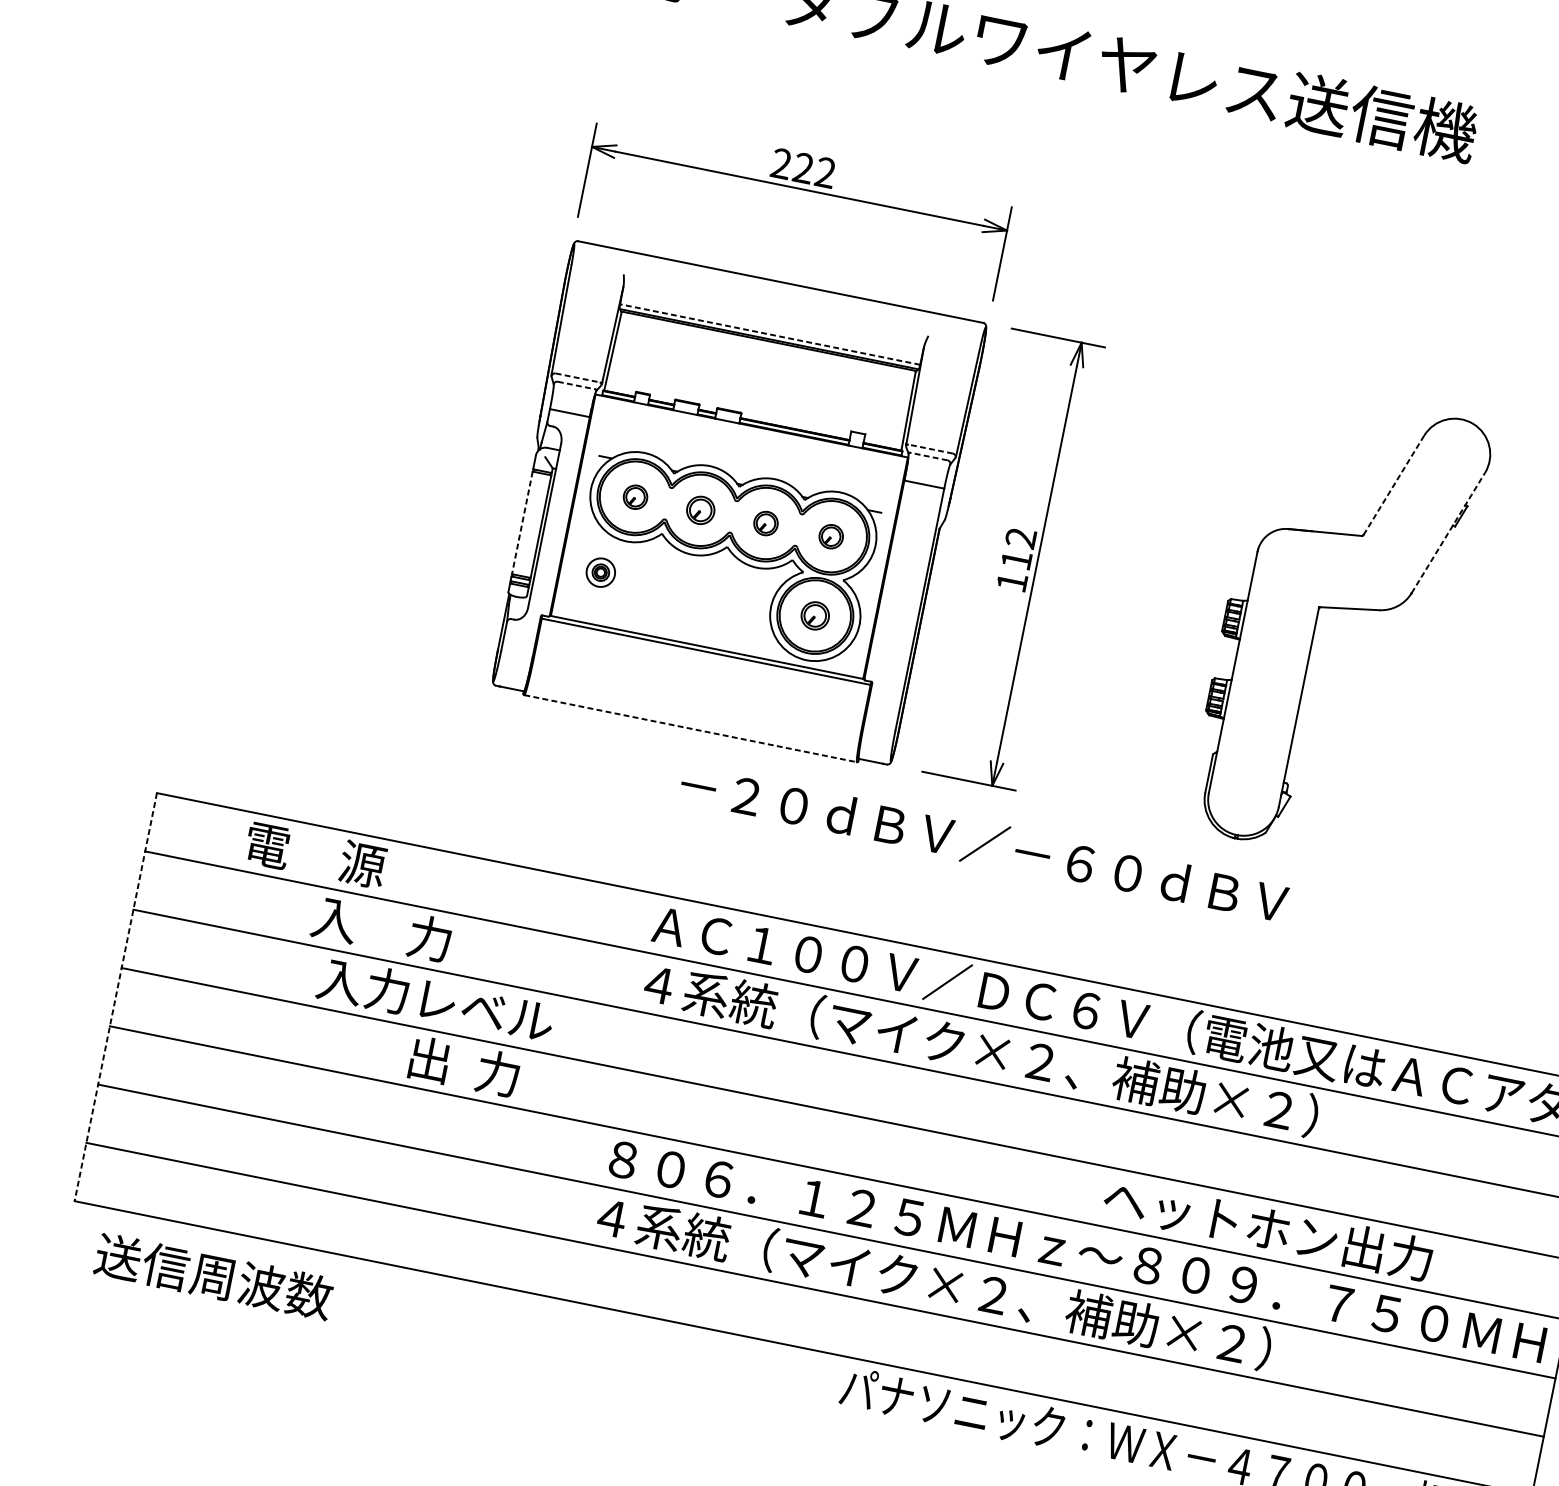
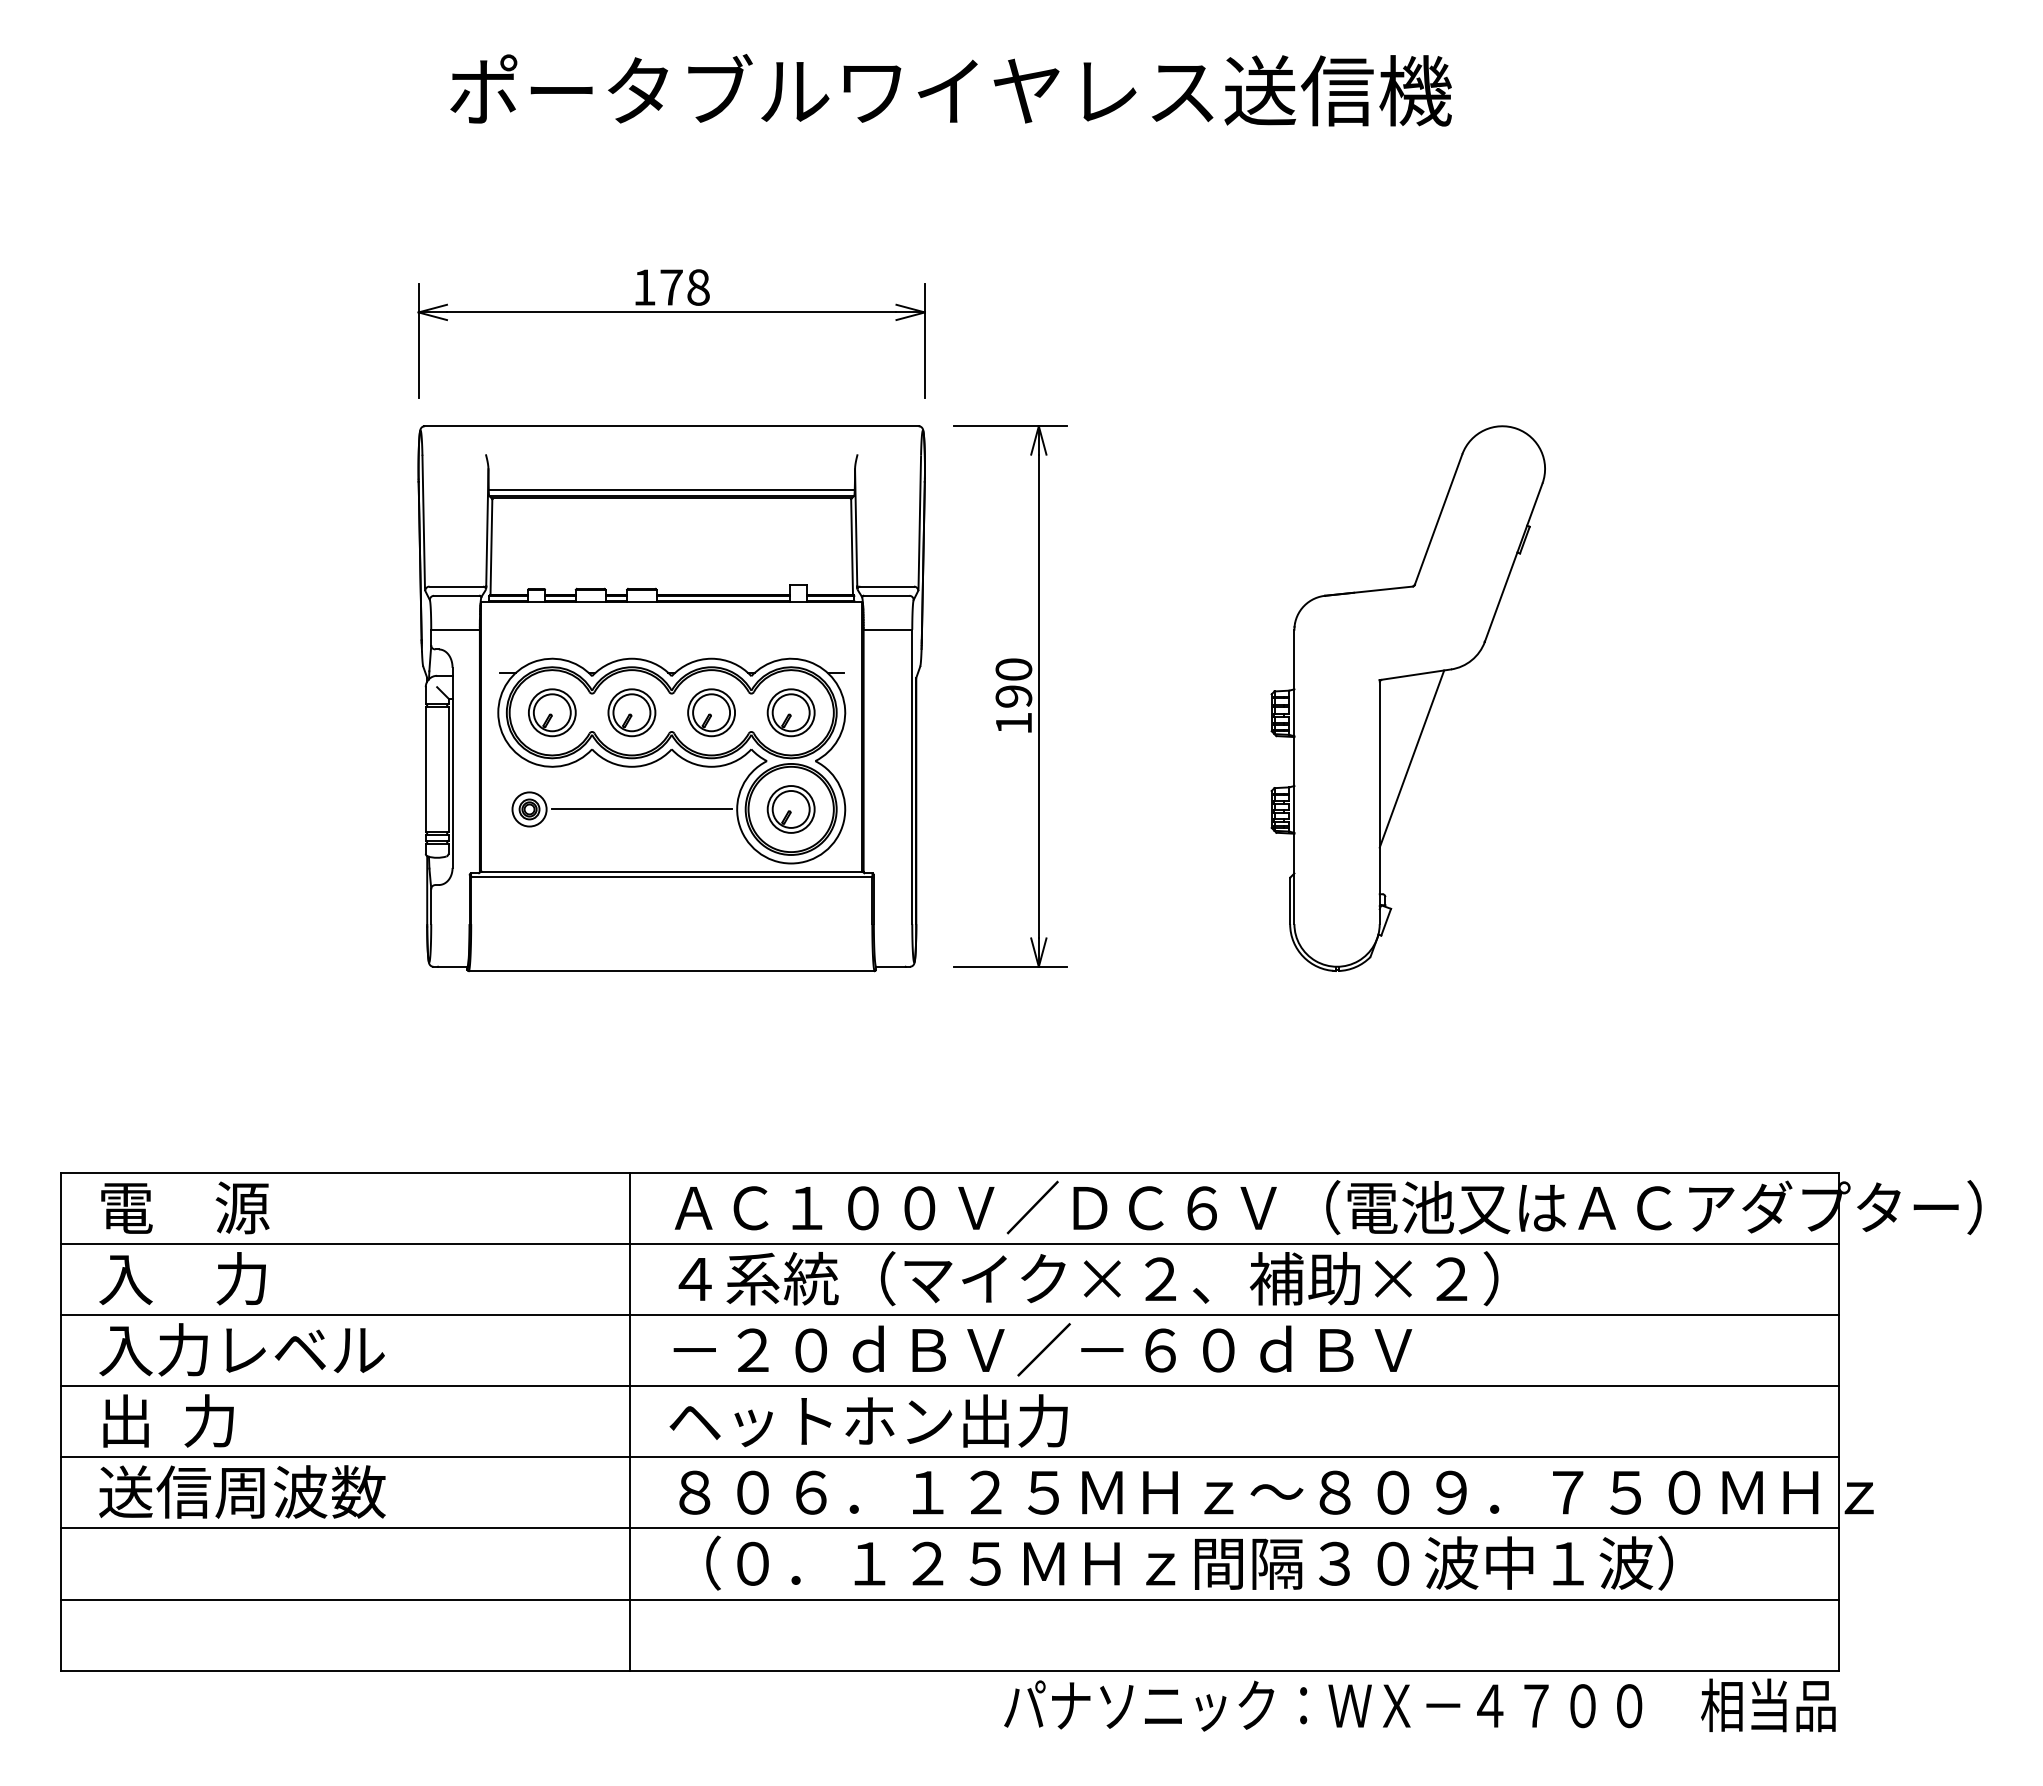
text: (803, 168) -> (671, 287), 222 -> 178
line: (769, 334) -> (671, 490), dashed -> solid
line: (577, 377) -> (456, 586), dashed -> solid
line: (577, 385) -> (457, 595), dashed -> solid
line: (931, 449) -> (887, 586), dashed -> solid
line: (928, 456) -> (886, 595), dashed -> solid
line: (1393, 486) -> (1438, 520), dashed -> solid
part: (635, 496) -> (552, 712), size x1.67
part: (700, 510) -> (631, 712), size x1.43
line: (522, 522) -> (425, 769), dashed -> solid
part: (766, 523) -> (711, 712), size x1.67
line: (1448, 532) -> (1513, 562), dashed -> solid
part: (830, 536) -> (790, 712), size x1.67
text: (1018, 548) -> (1013, 682), 112 -> 190
line: (692, 591) -> (641, 809), added
part: (814, 615) -> (790, 809), size x1.43
line: (1332, 676) -> (1411, 758), added
line: (690, 728) -> (671, 971), dashed -> solid
text: (983, 843) -> (1042, 1349), moved
text: (316, 854) -> (185, 1207), moved
text: (381, 928) -> (182, 1278), moved
line: (116, 997) -> (61, 1421), dashed -> solid
text: (435, 999) -> (241, 1349), moved
text: (464, 1066) -> (168, 1420), moved
line: (582, 1091) -> (630, 1421), added
text: (1267, 1228) -> (868, 1420), moved
text: (214, 1276) -> (242, 1491), moved
text: (1005, 1296) -> (1175, 1562), ４系統（マイク×２、補助×２） -> （０．１２５ＭＨｚ間隔３０波中１波）

